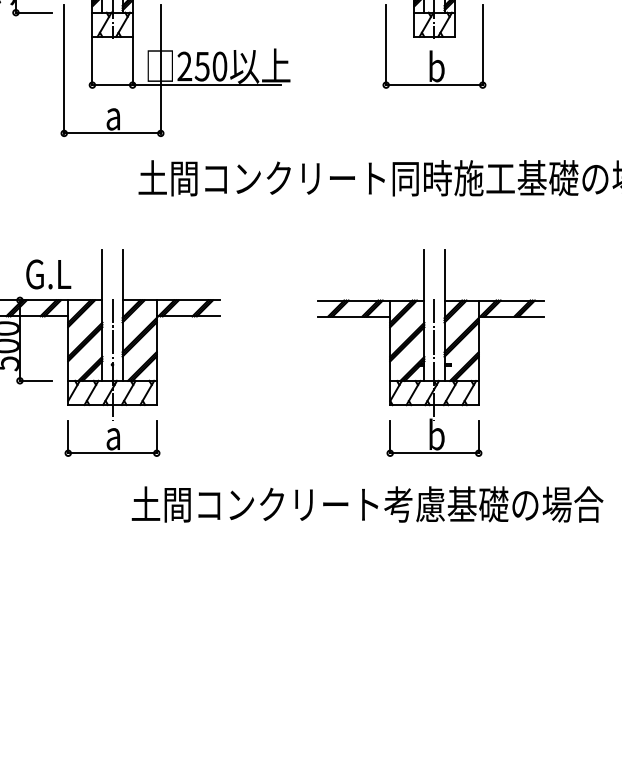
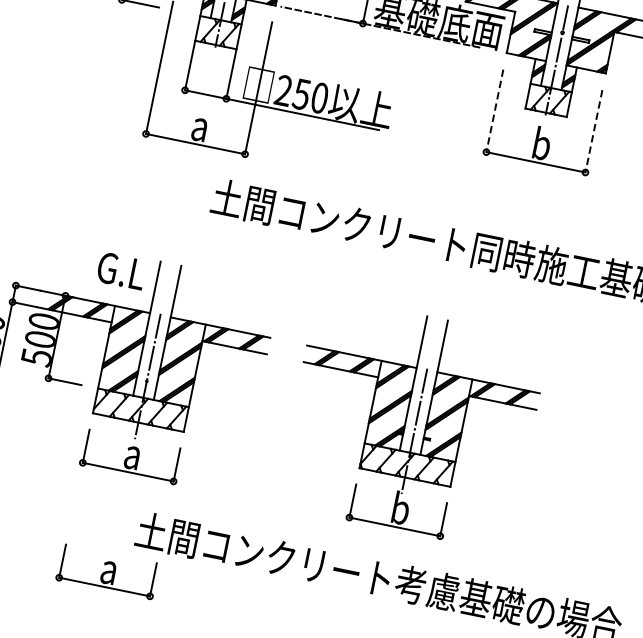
line: (386, 45) -> (495, 111), solid -> dashed
line: (482, 45) -> (593, 131), solid -> dashed
text: (48, 274) -> (121, 271), moved
part: (430, 352) -> (411, 422), moved
part: (112, 550) -> (107, 571), added

